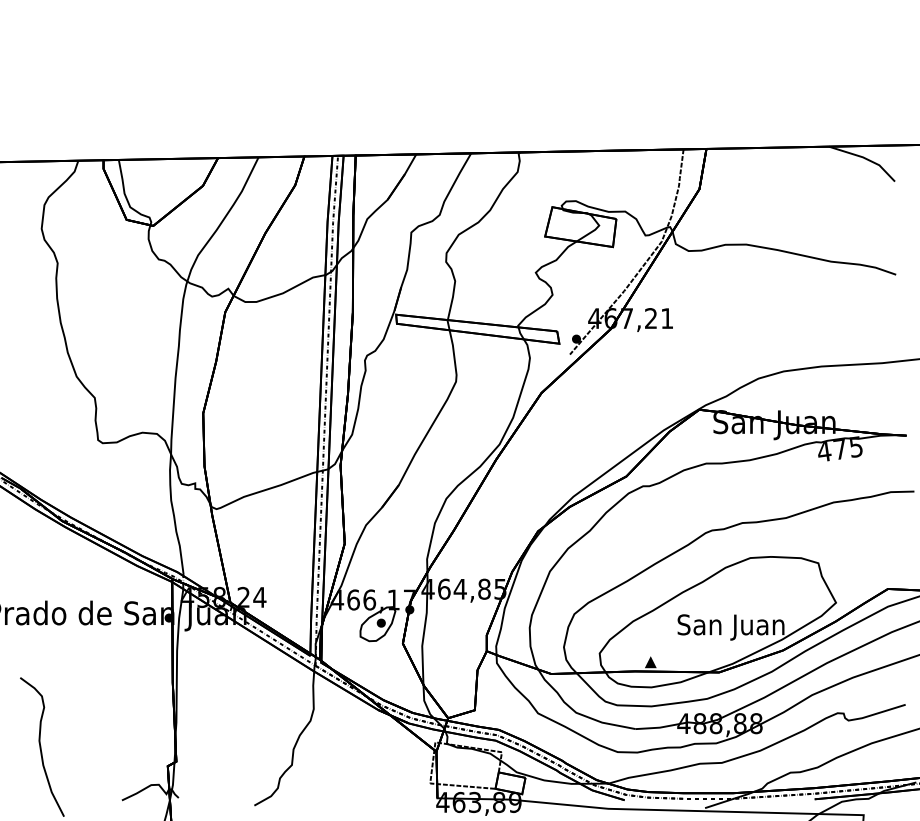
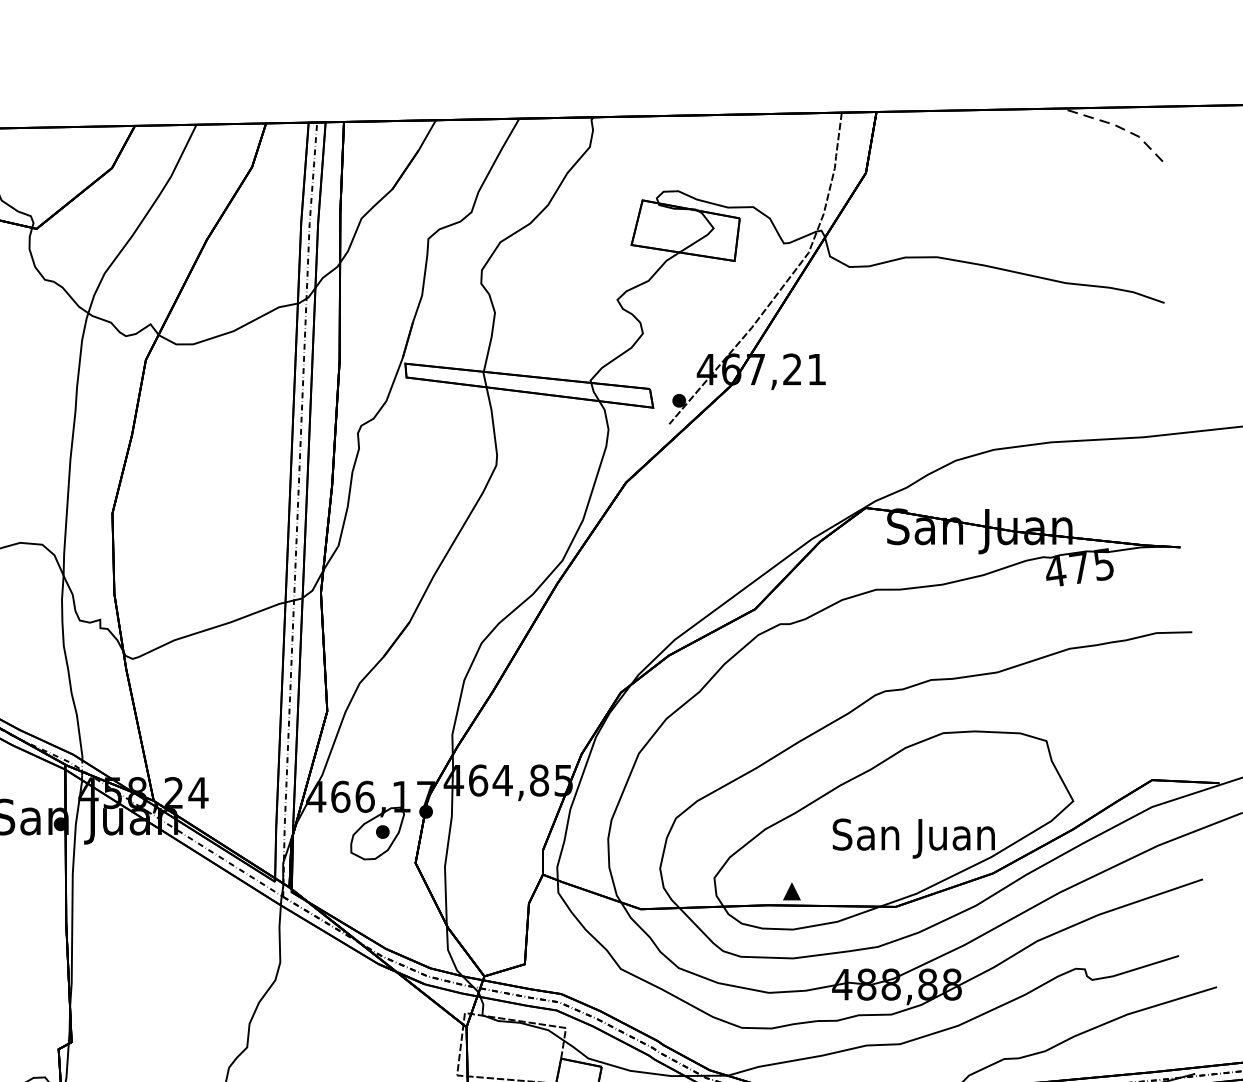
line: (865, 158) -> (1118, 126), solid -> dashed

